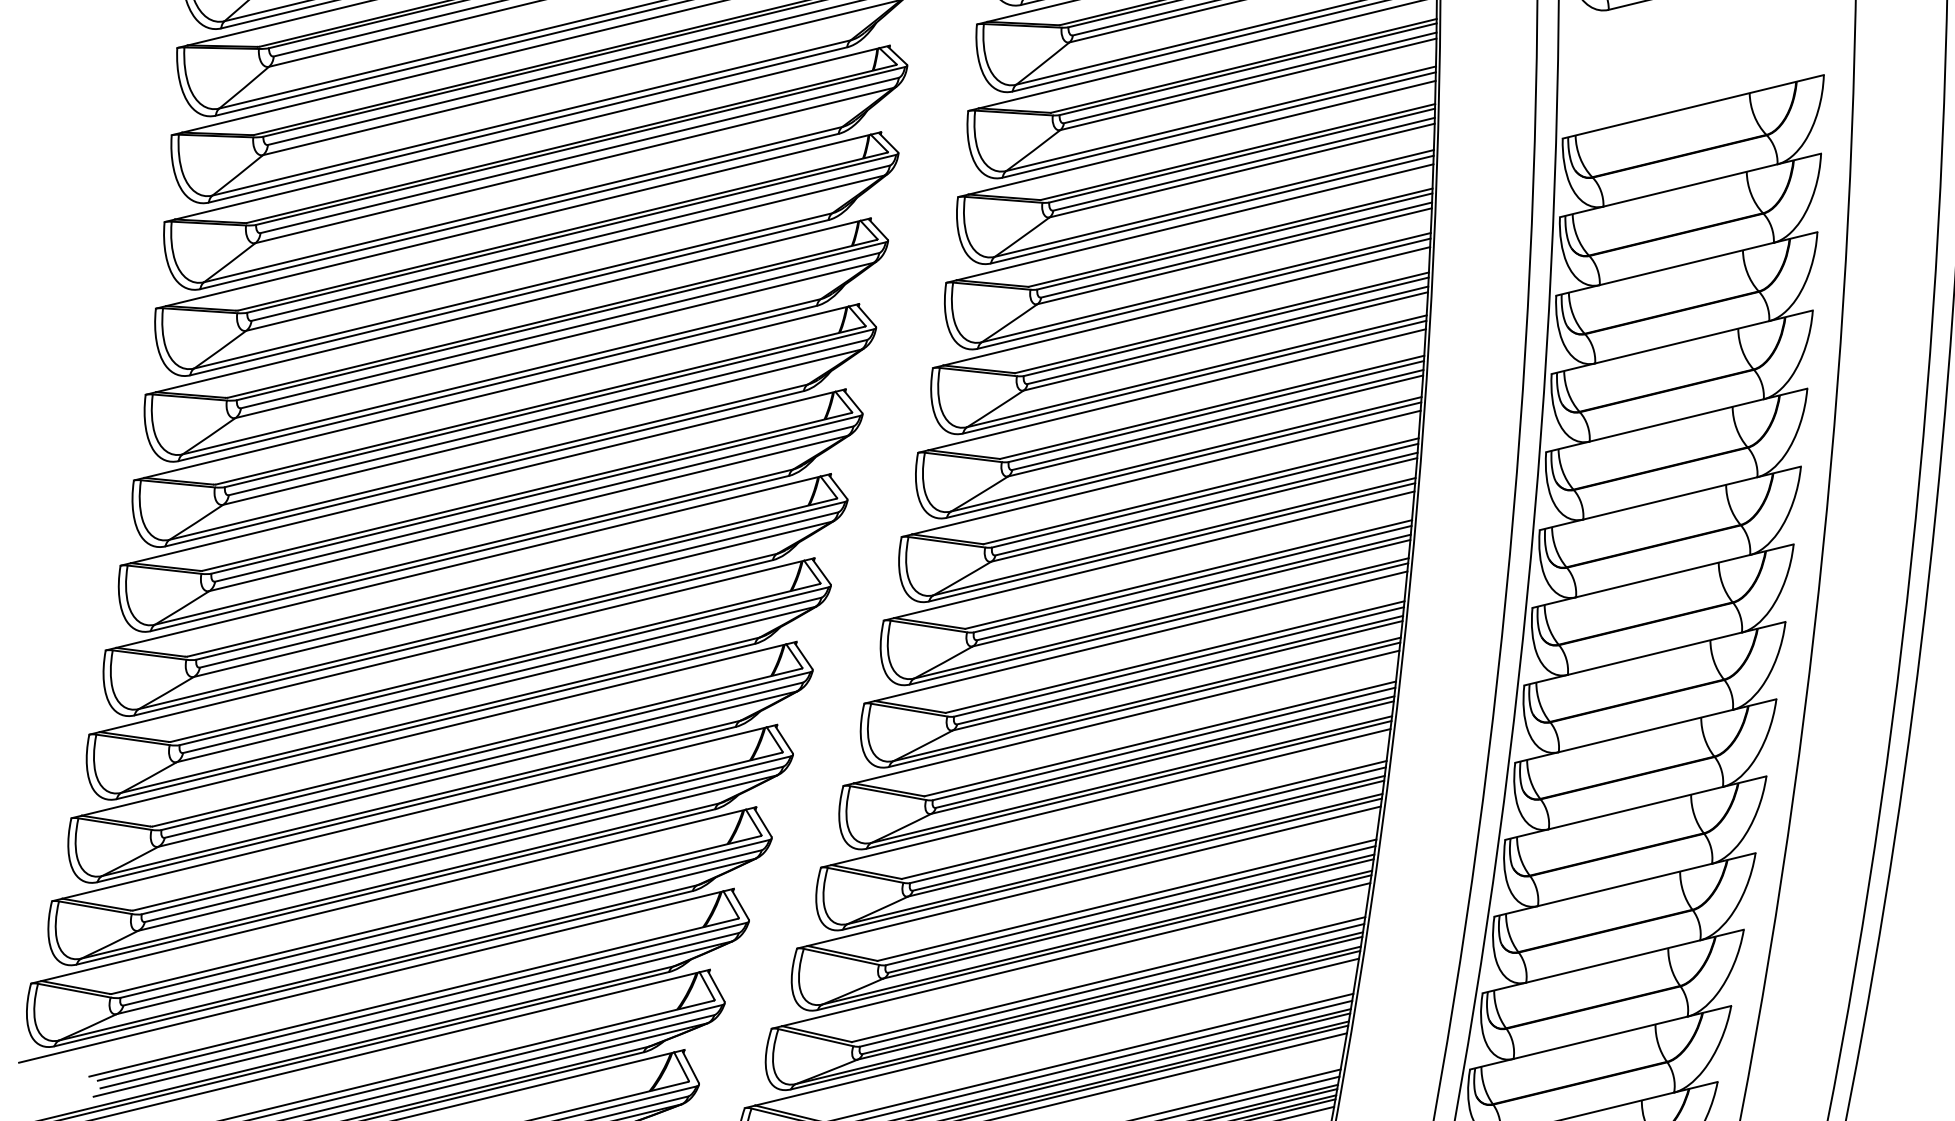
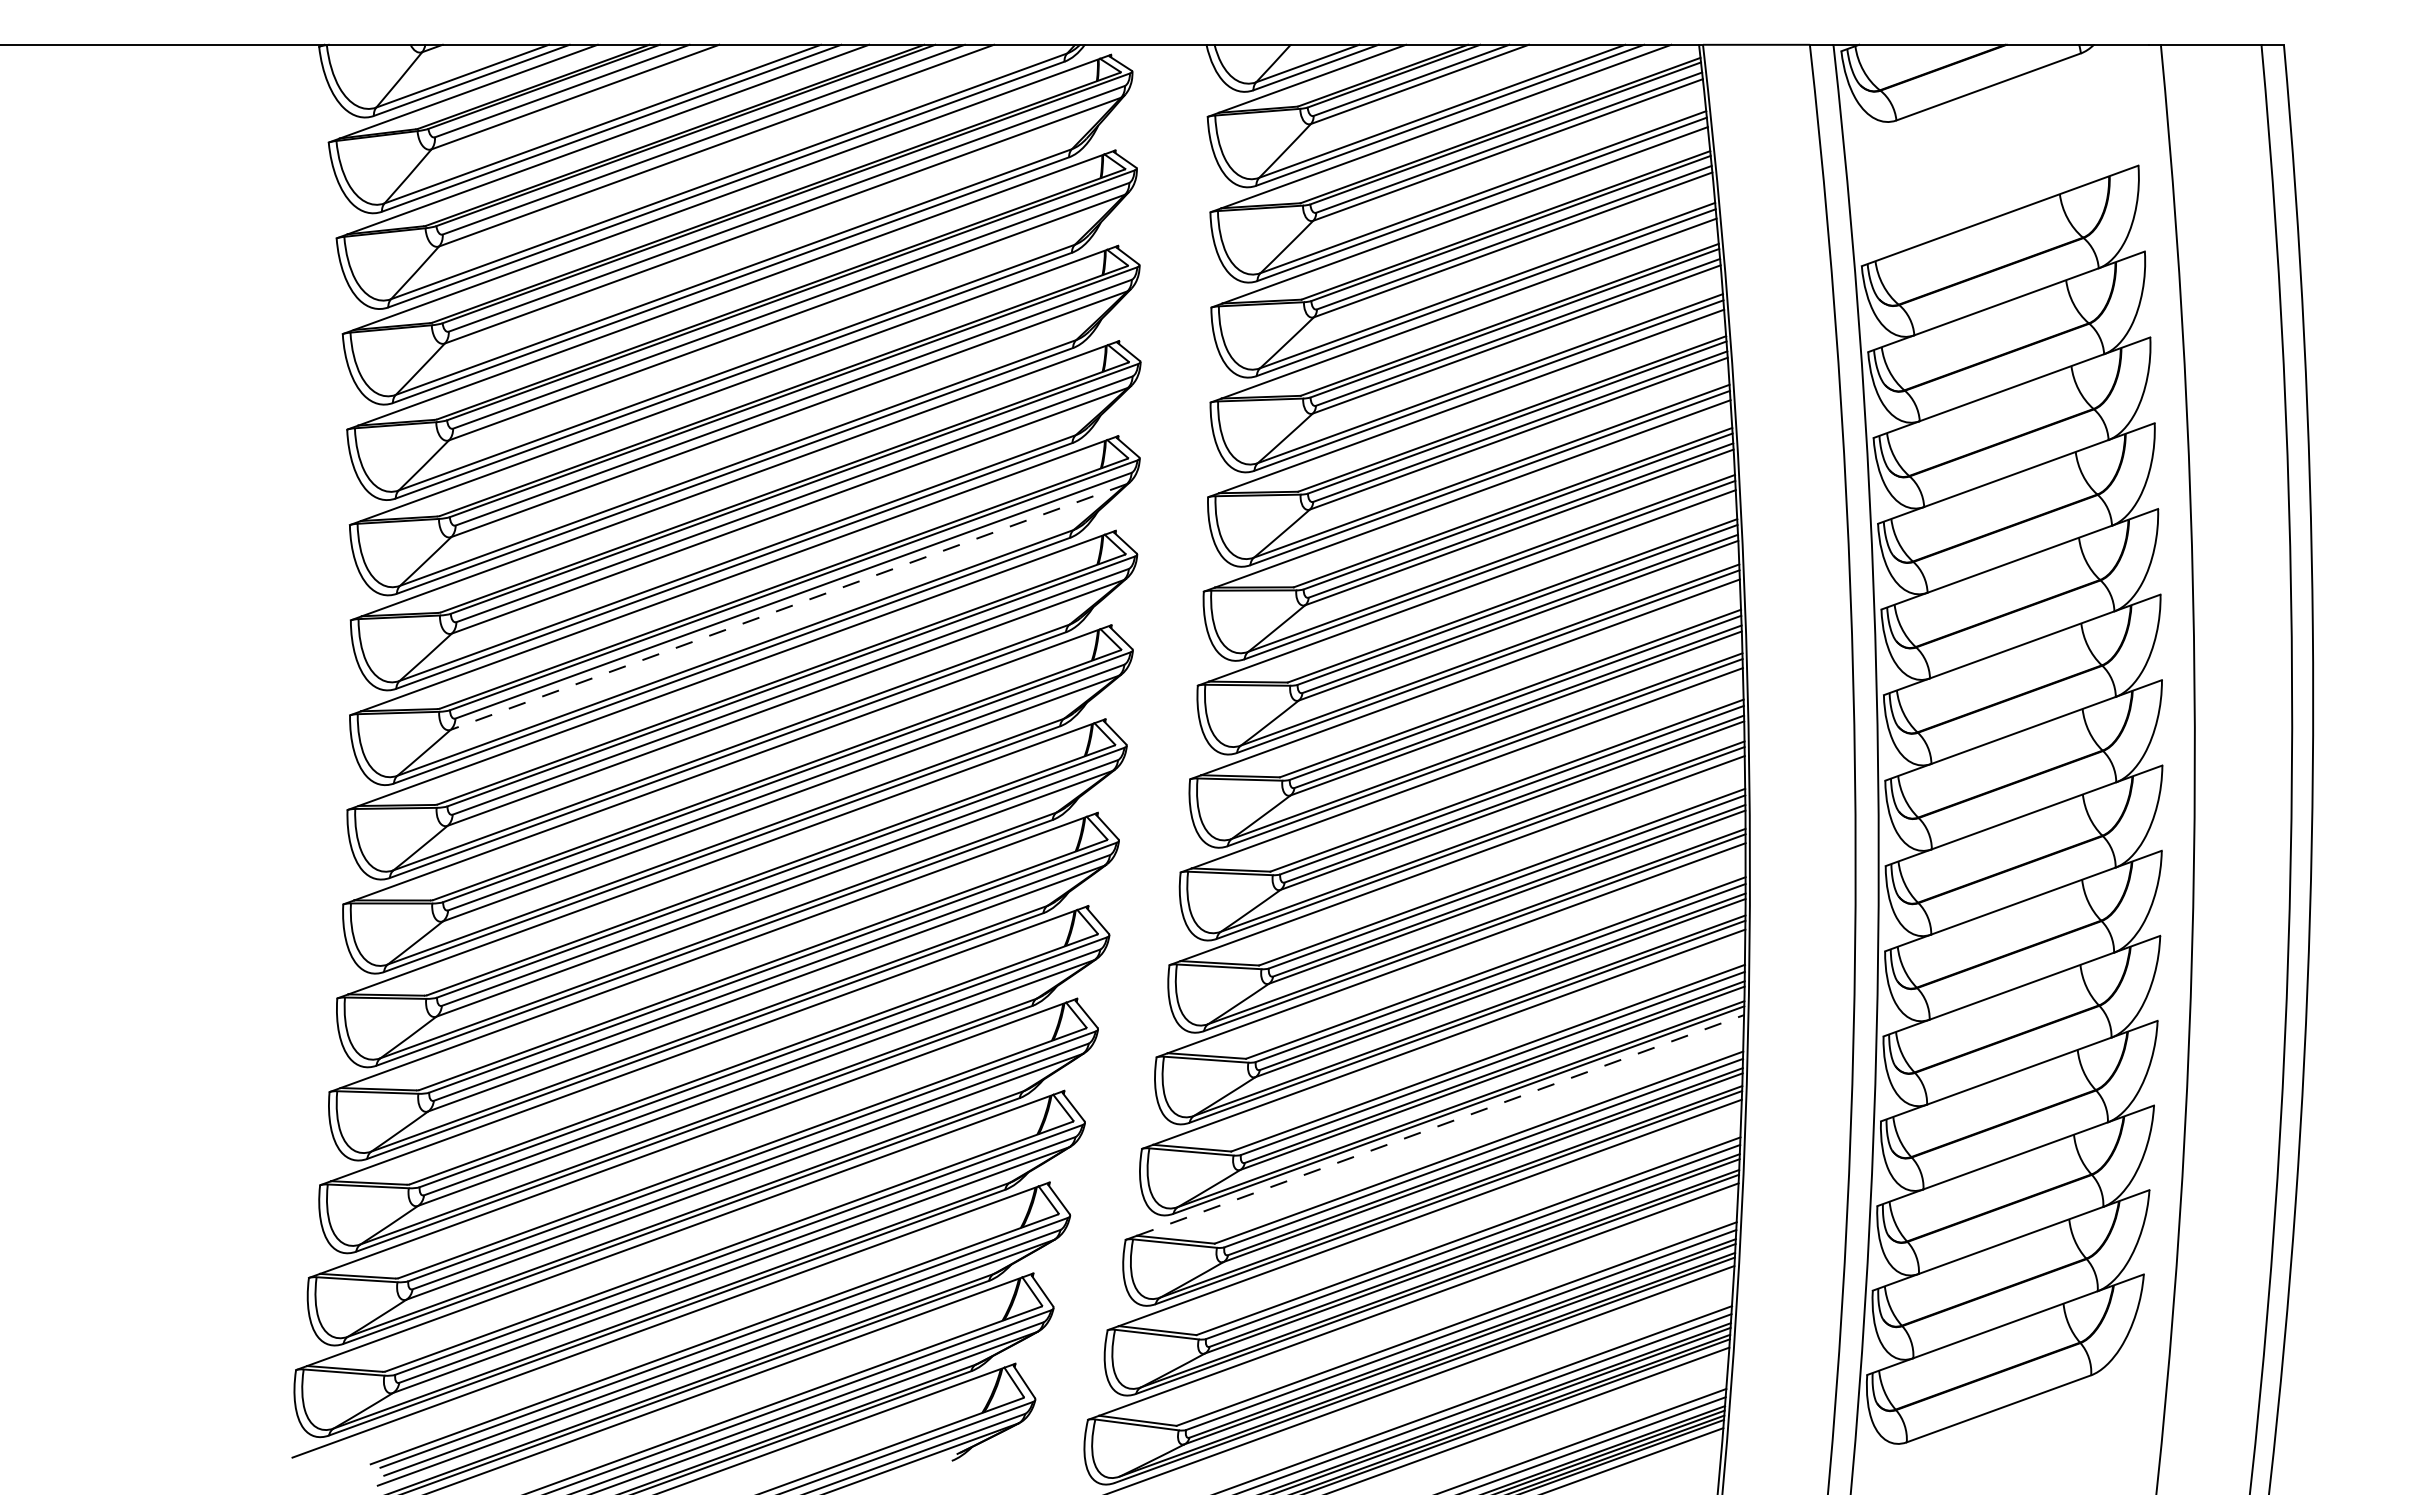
line: (554, 340) -> (788, 607), solid -> dashed
line: (1094, 876) -> (1440, 1125), solid -> dashed

